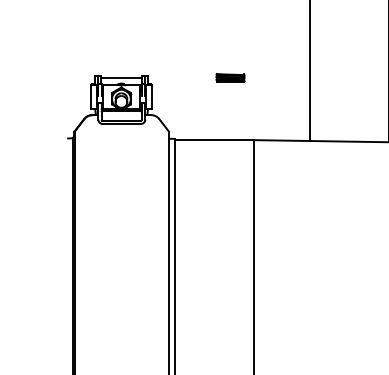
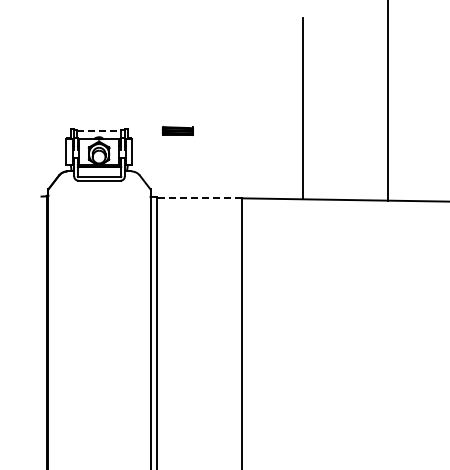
part: (230, 77) -> (177, 130), moved
line: (121, 78) -> (99, 131), solid -> dashed
line: (214, 140) -> (199, 198), solid -> dashed

